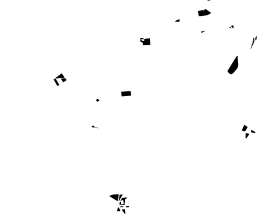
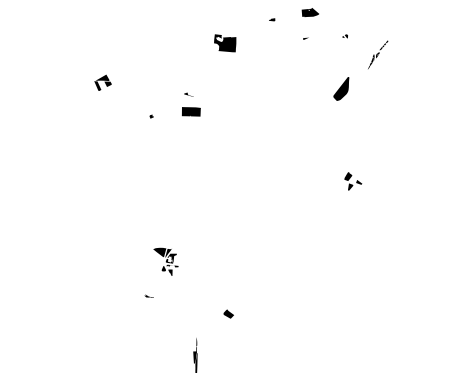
part: (145, 41) -> (225, 43), size x1.67
part: (126, 93) -> (191, 111), size x1.43
part: (94, 126) -> (188, 94), moved

